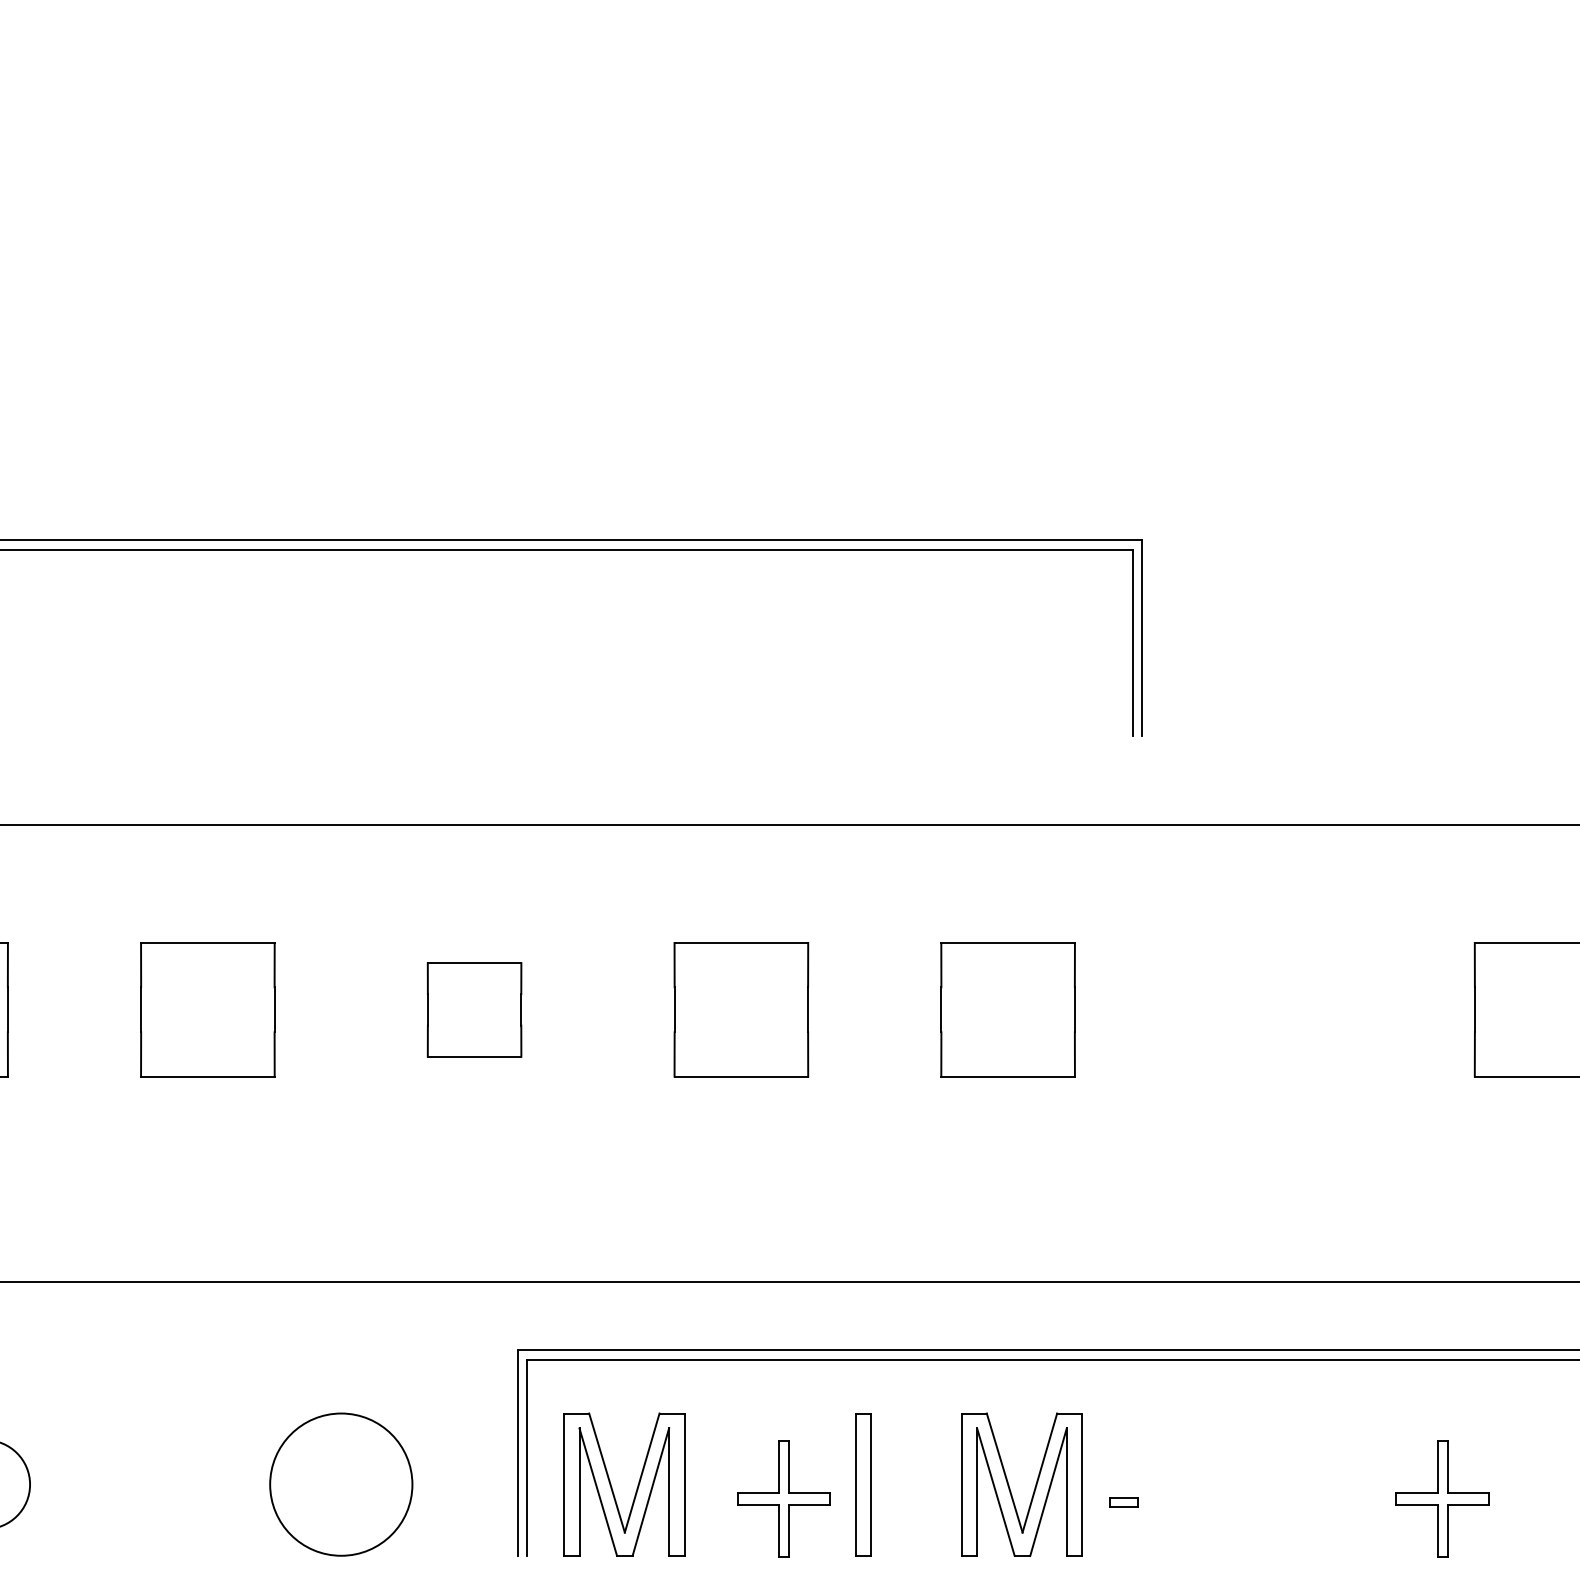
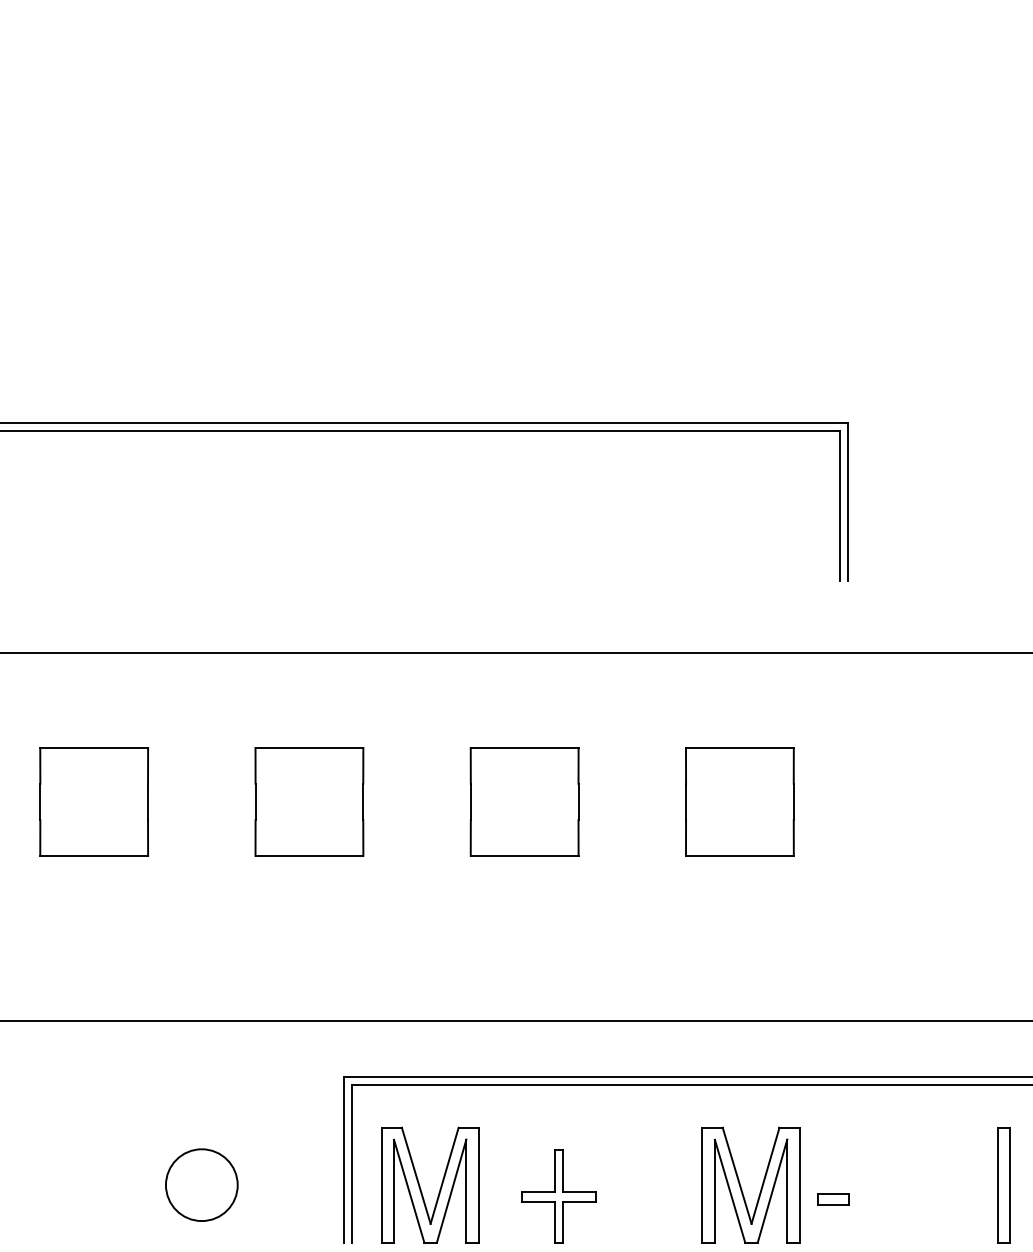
part: (474, 1009) -> (309, 801), size x1.43
circle: (340, 1484) -> (201, 1185), size x0.62
part: (863, 1484) -> (1004, 1185), moved
part: (1123, 1502) -> (833, 1199), size x1.43

